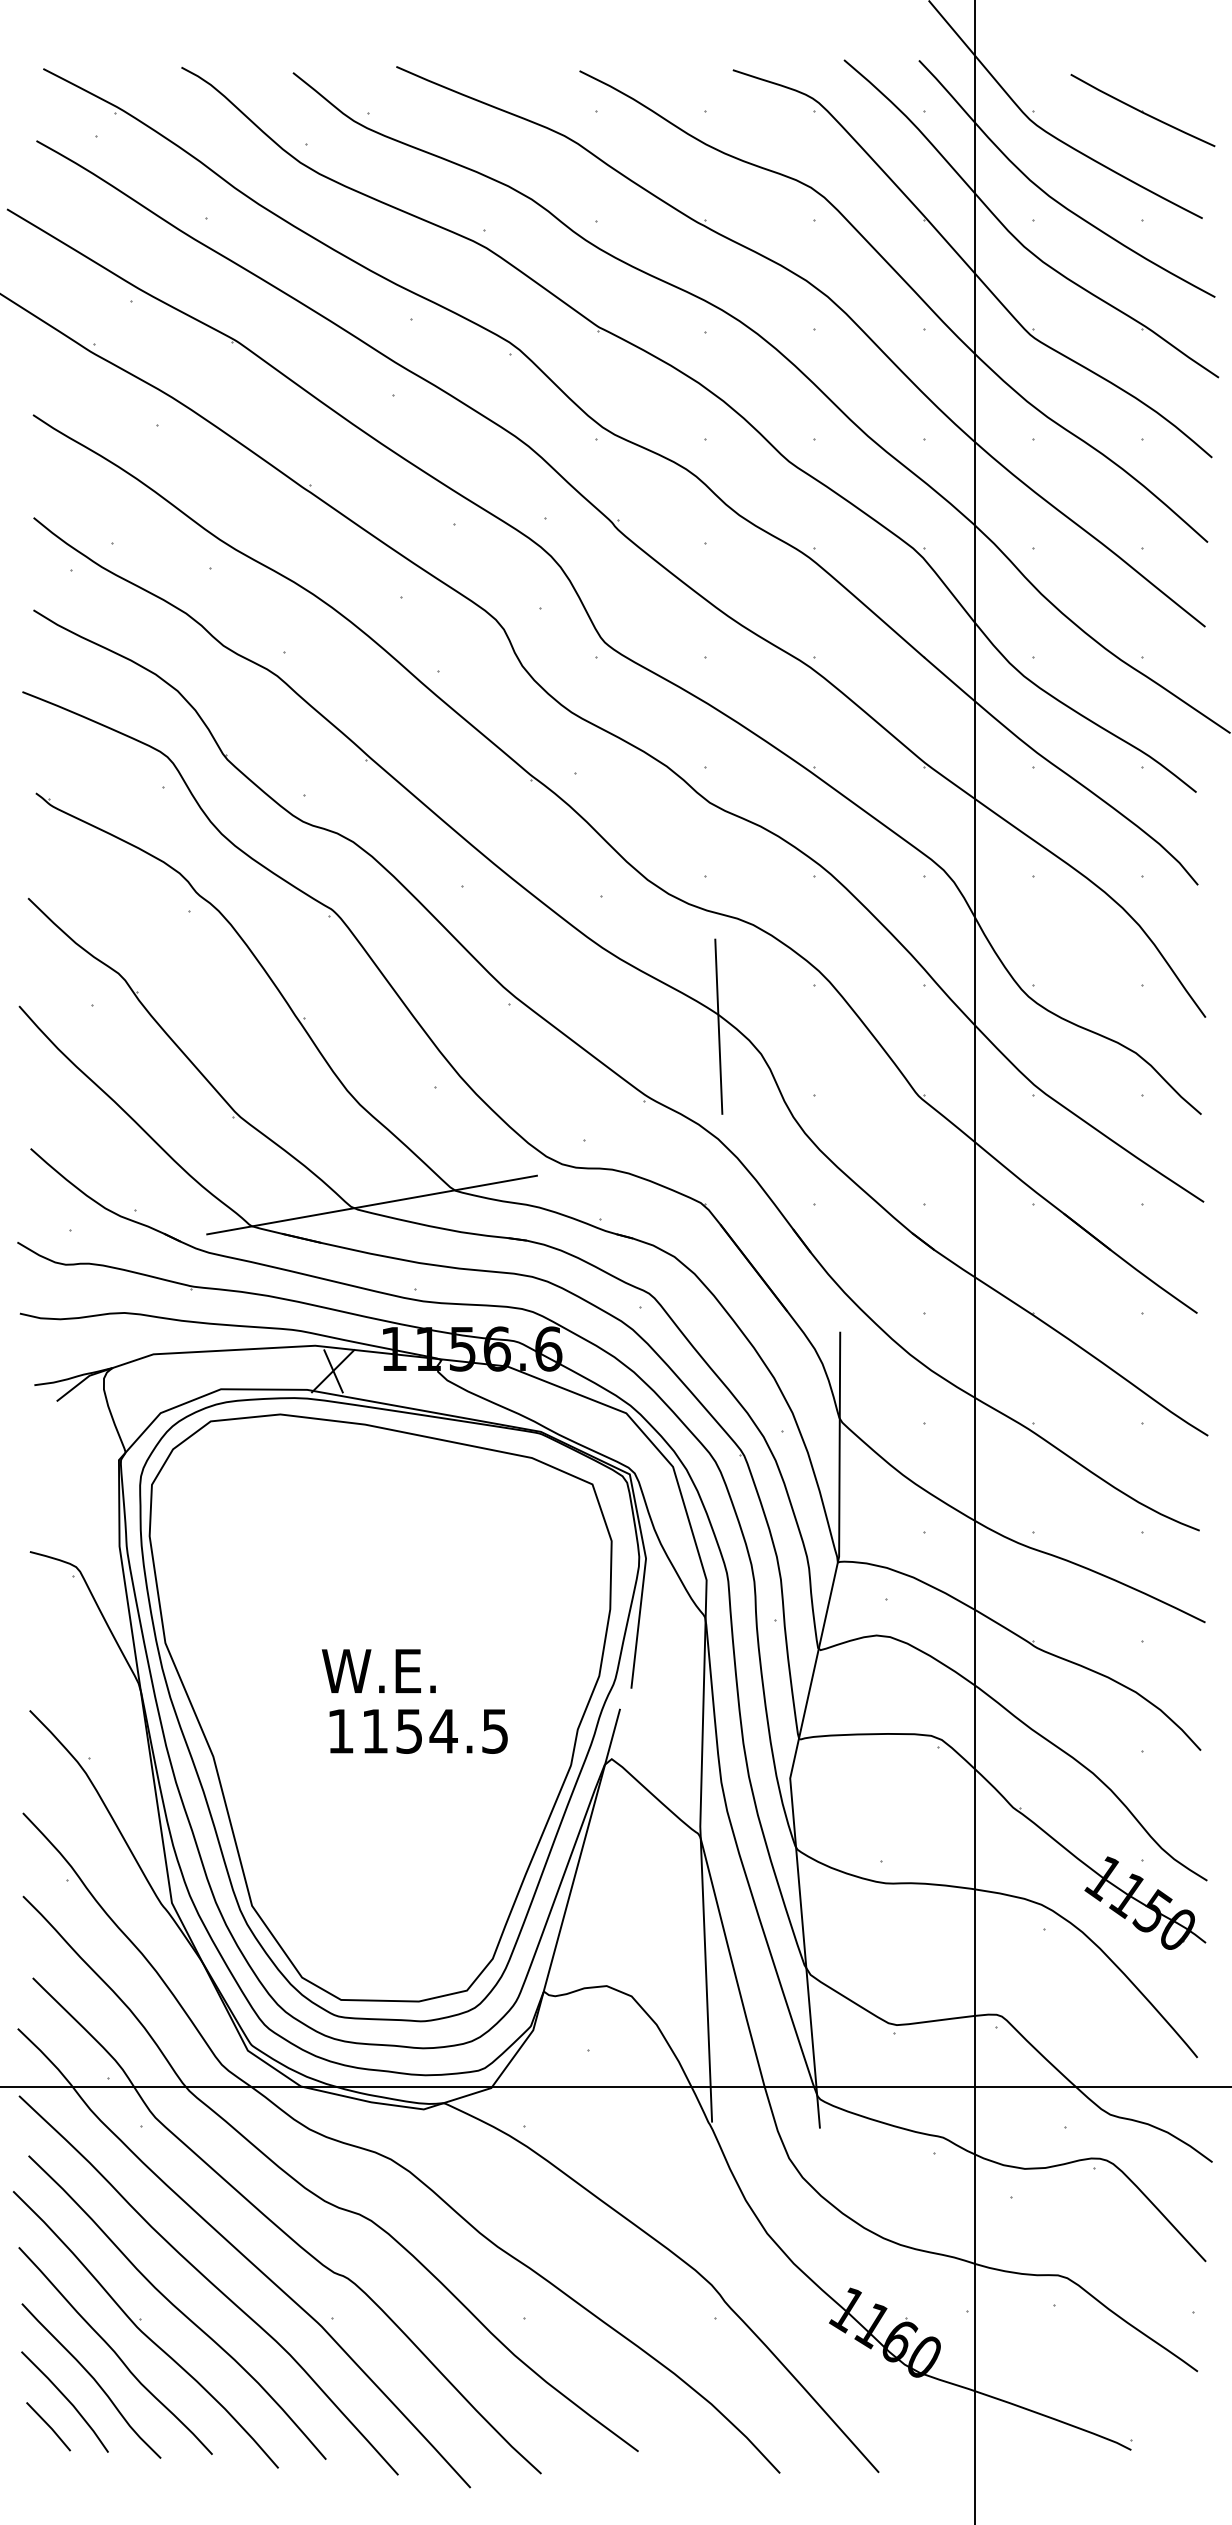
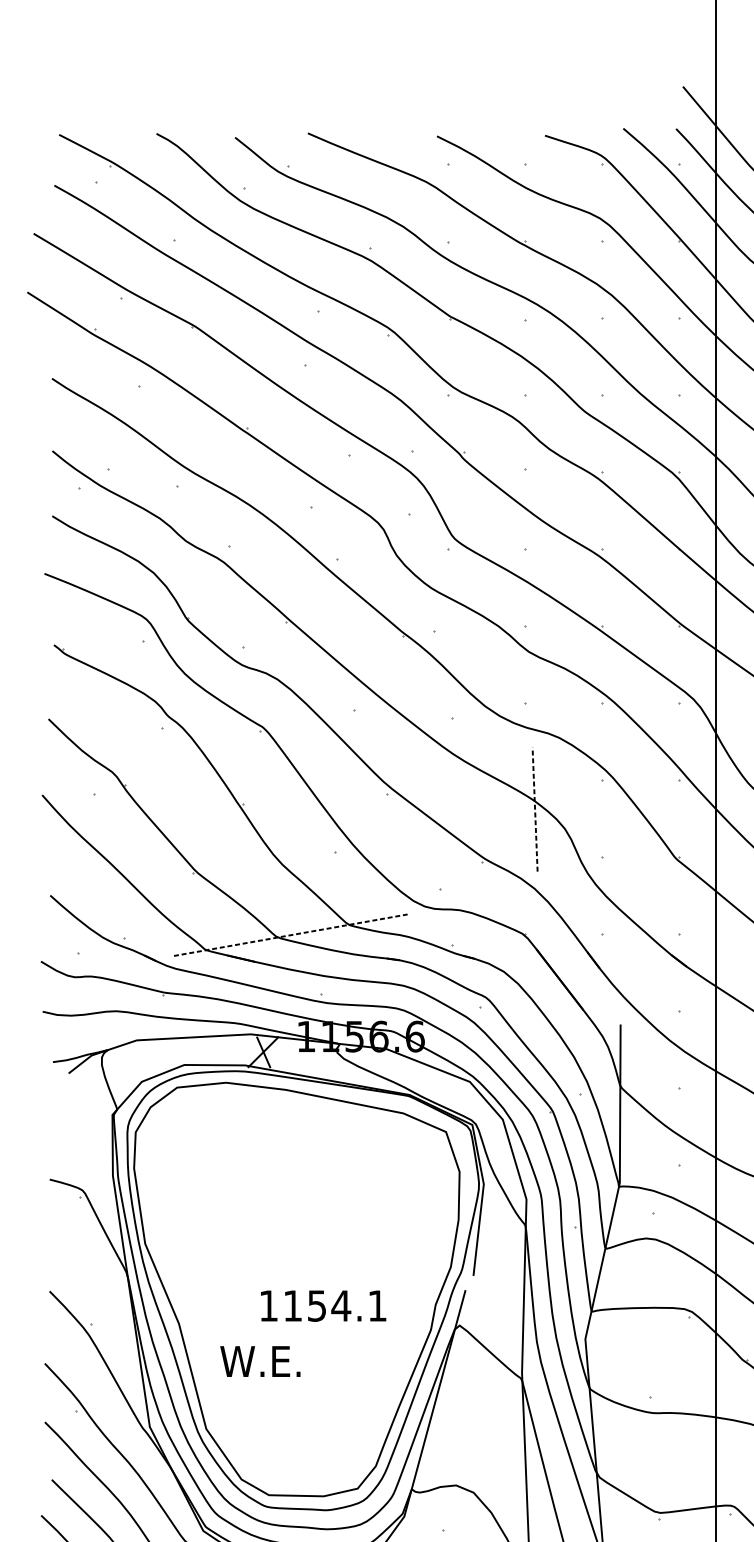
line: (718, 1026) -> (534, 809), solid -> dashed
line: (372, 1204) -> (291, 934), solid -> dashed
text: (378, 1670) -> (260, 1361), moved
text: (494, 1731) -> (377, 1306), 1154.5 -> 1154.1

